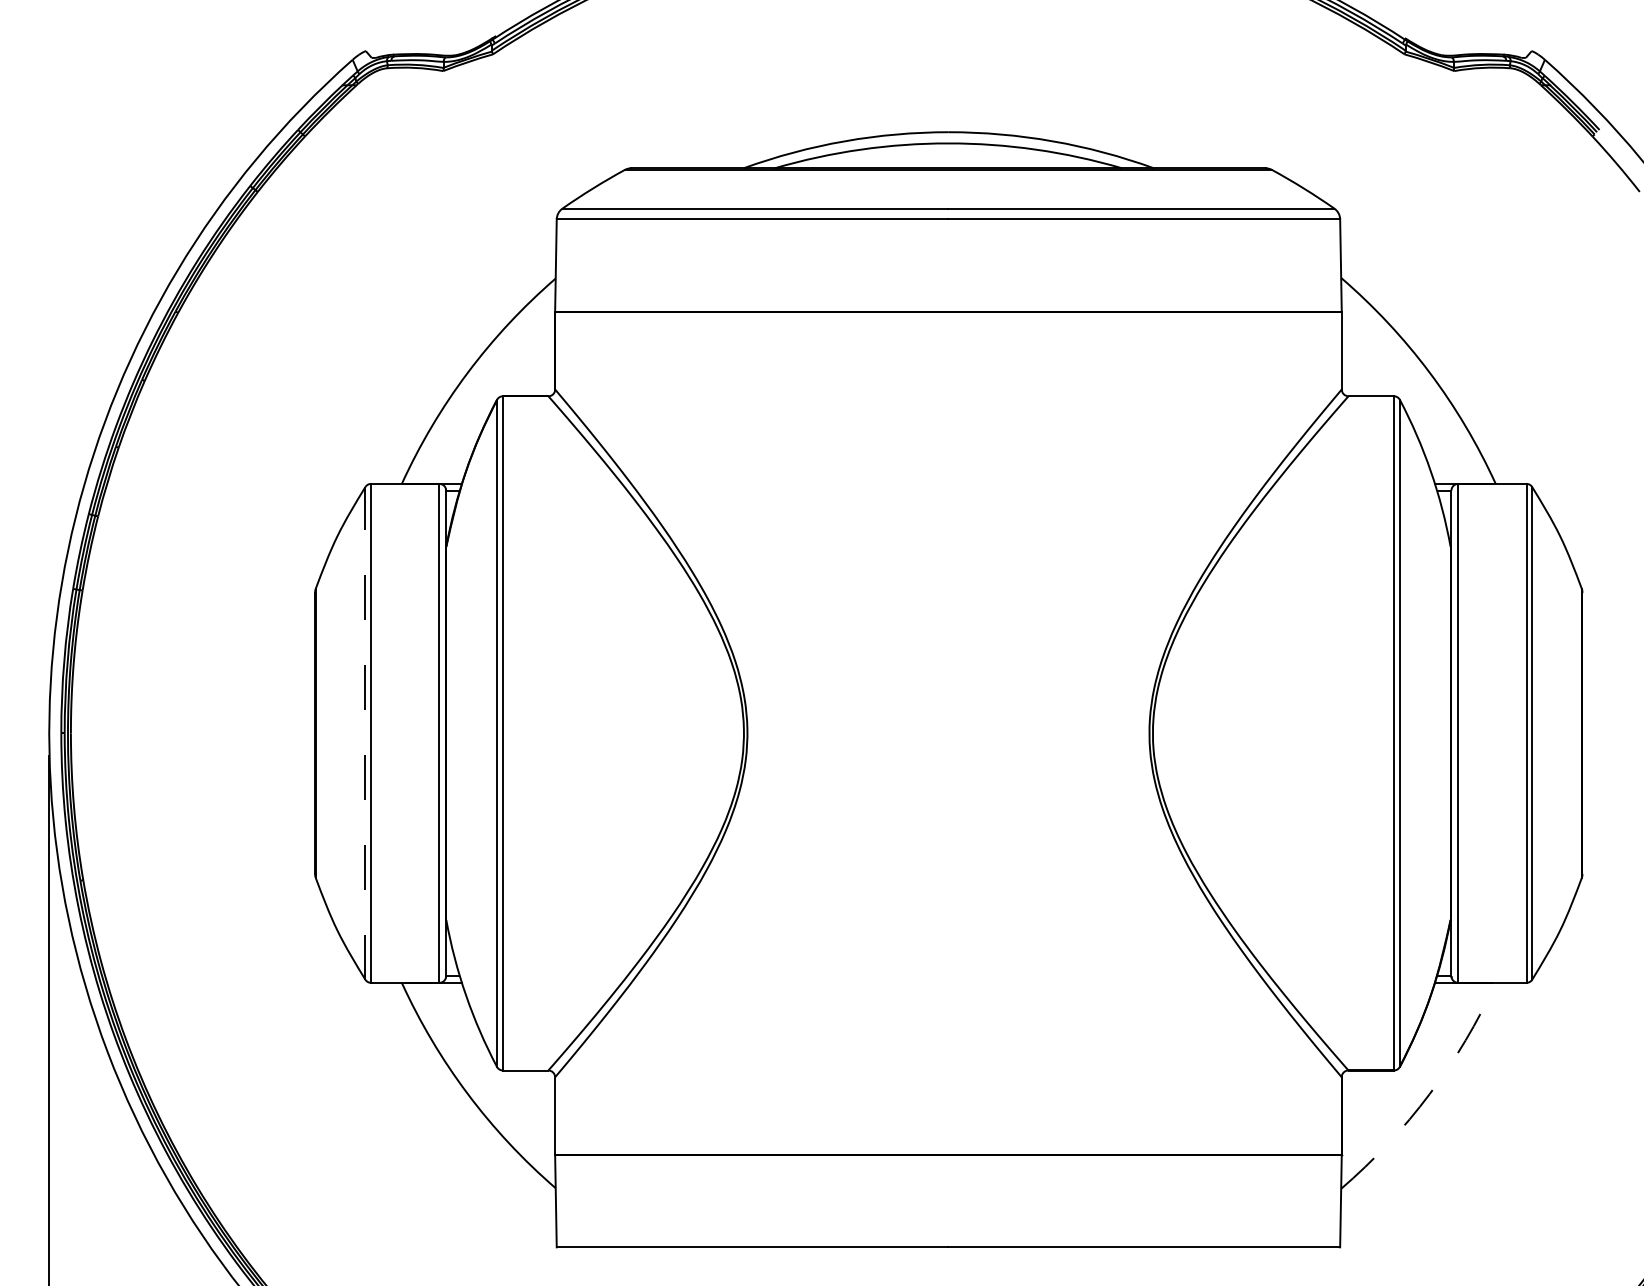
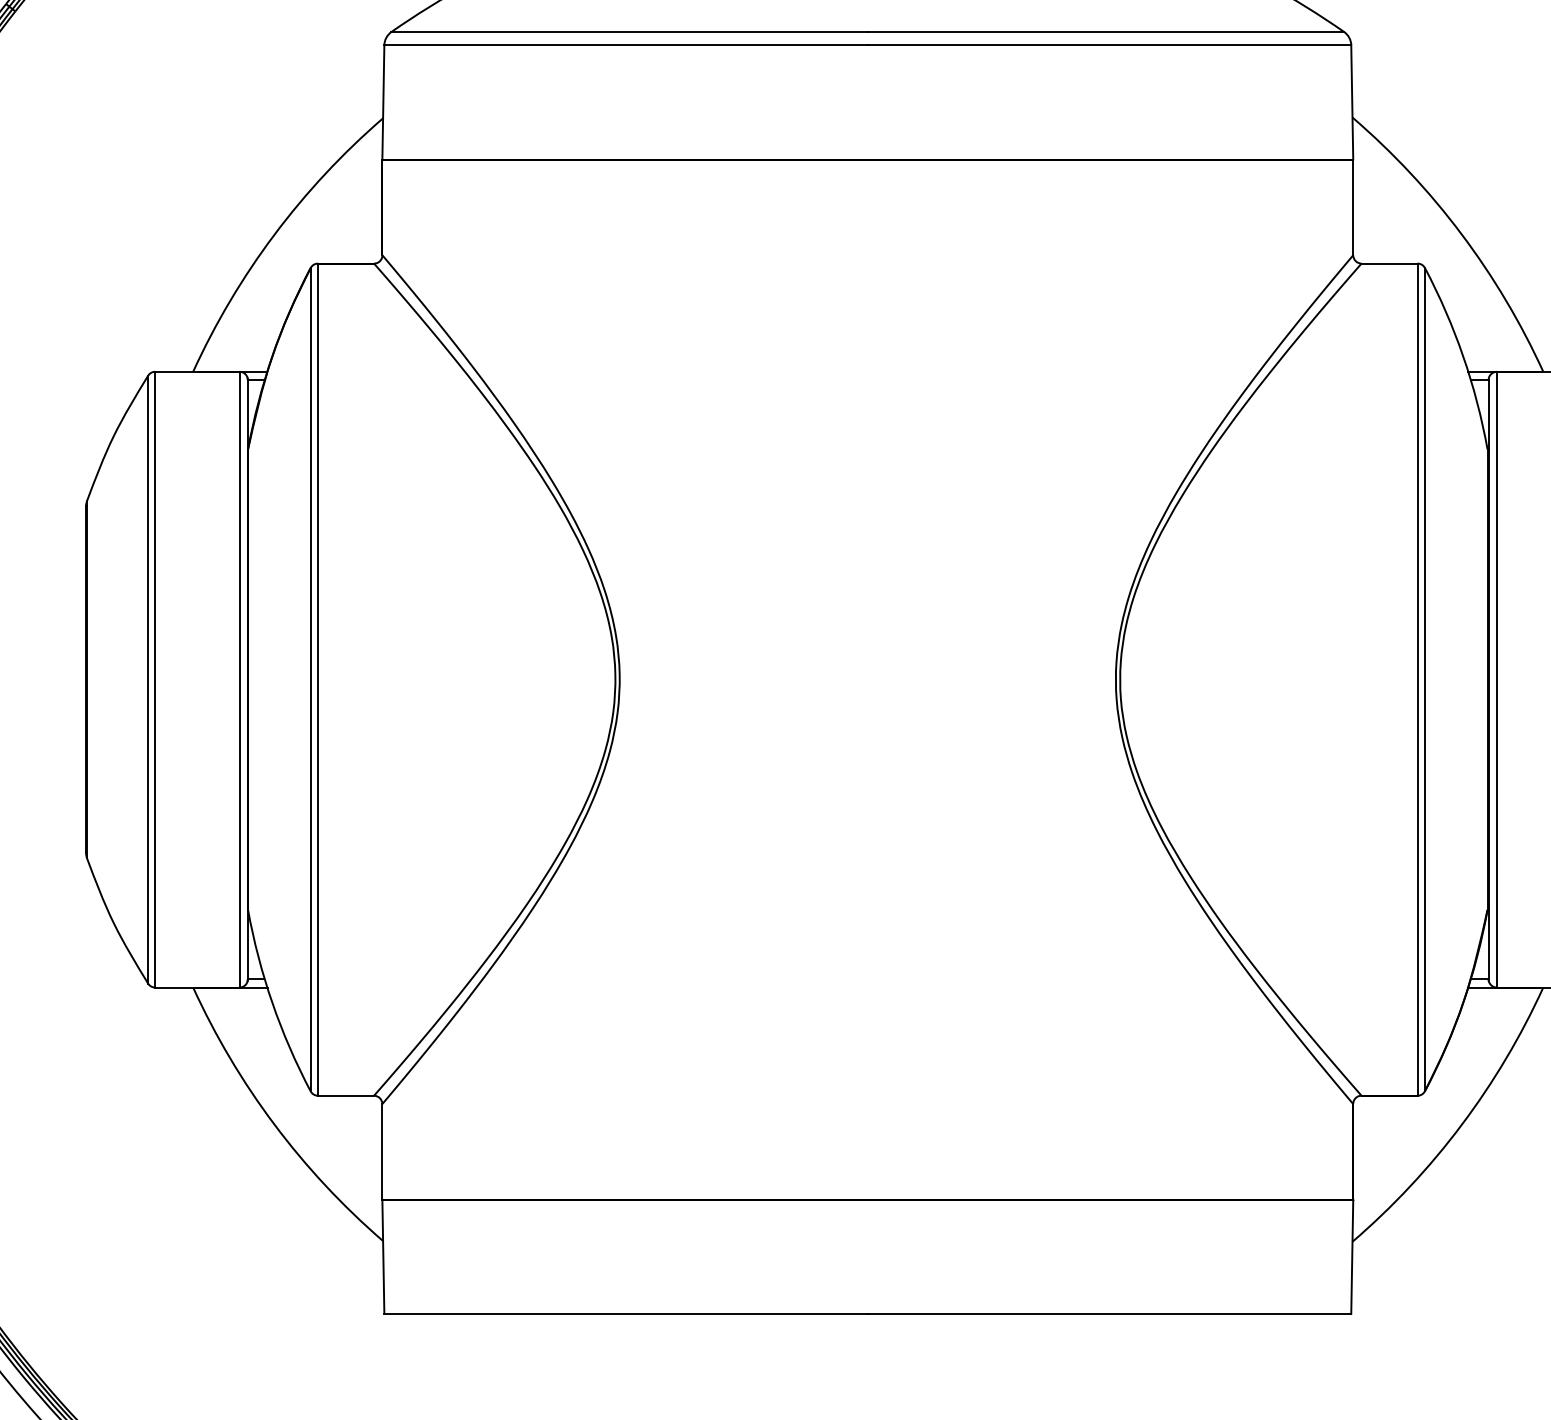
line: (365, 732) -> (148, 678), dashed -> solid
arc: (1429, 1094) -> (1461, 1125), dashed -> solid

